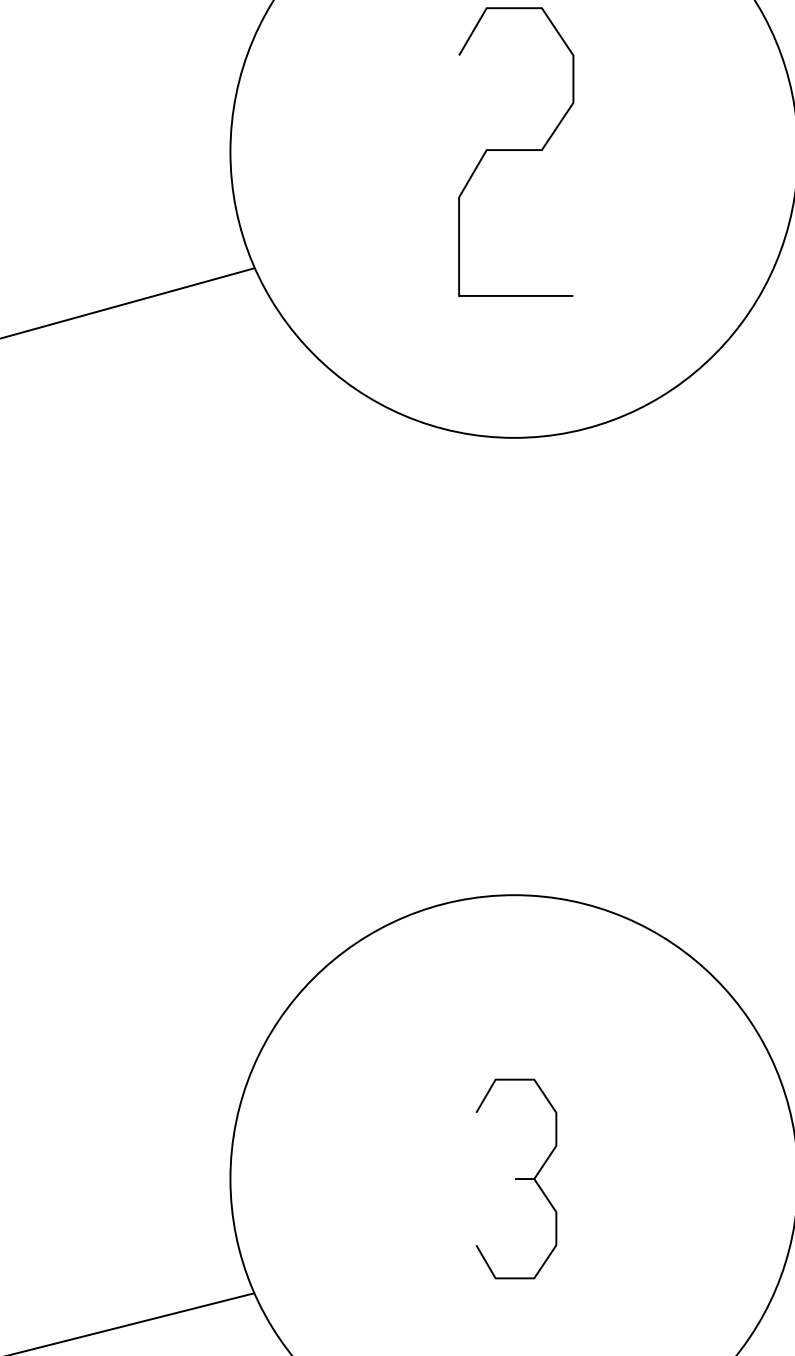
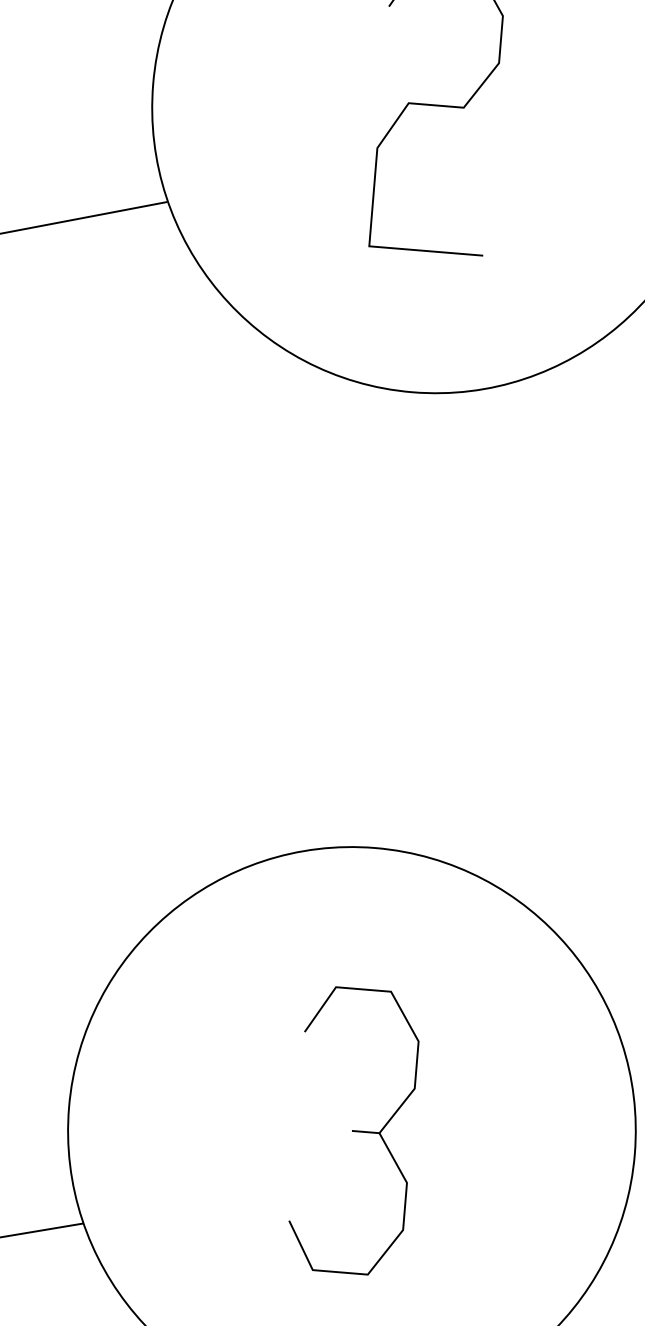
part: (516, 1178) -> (354, 1130), size x1.43

